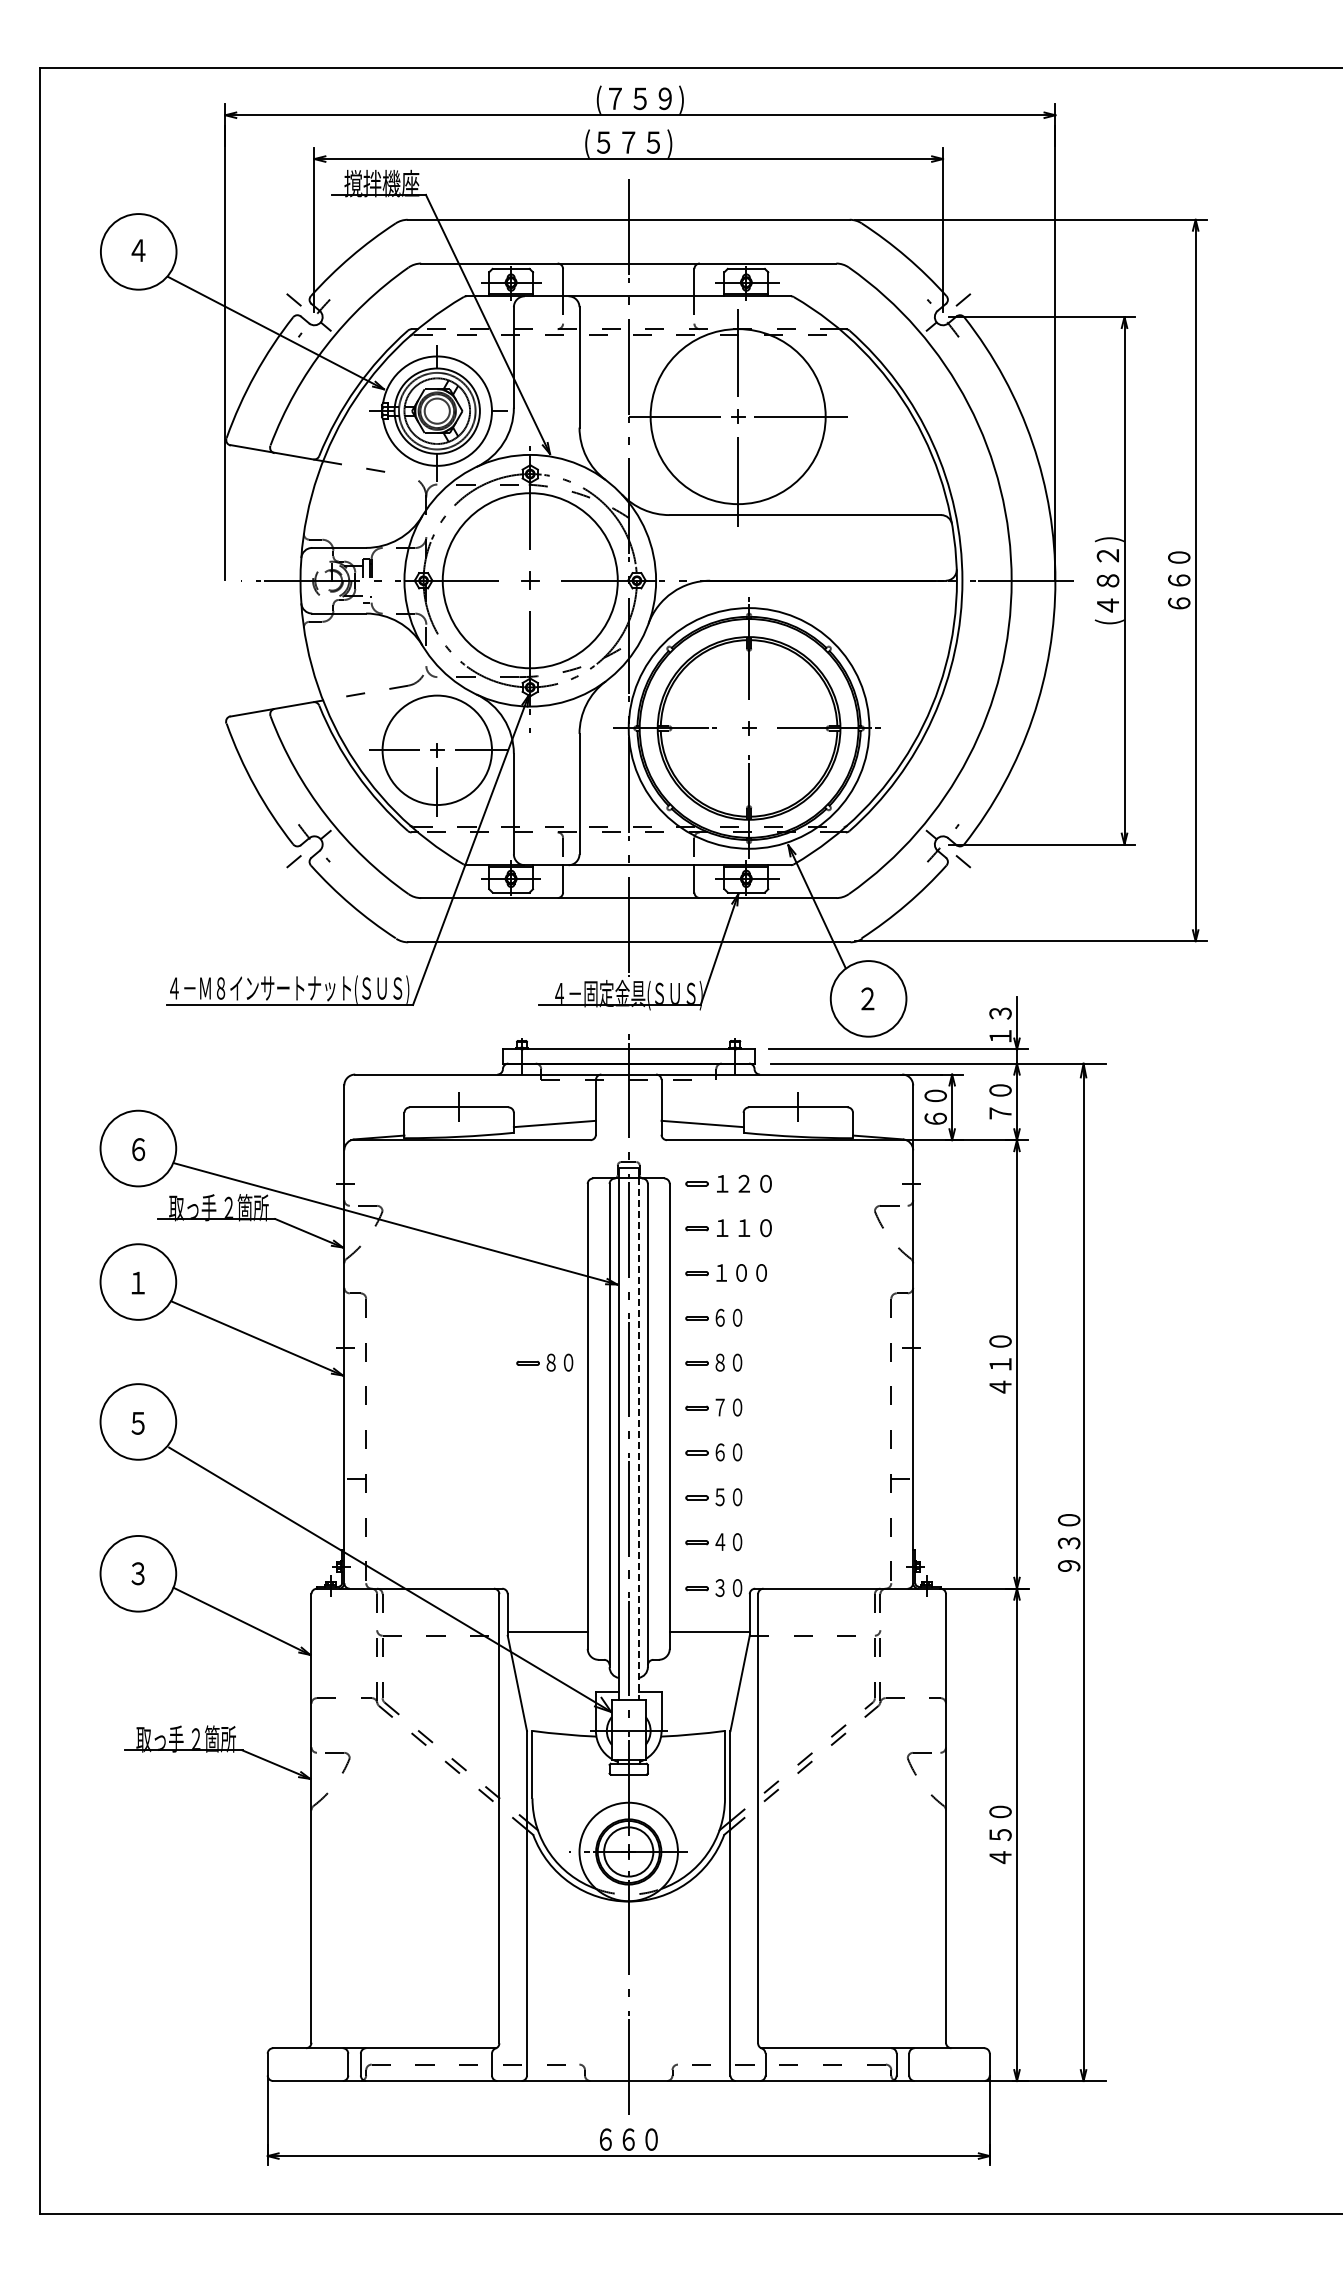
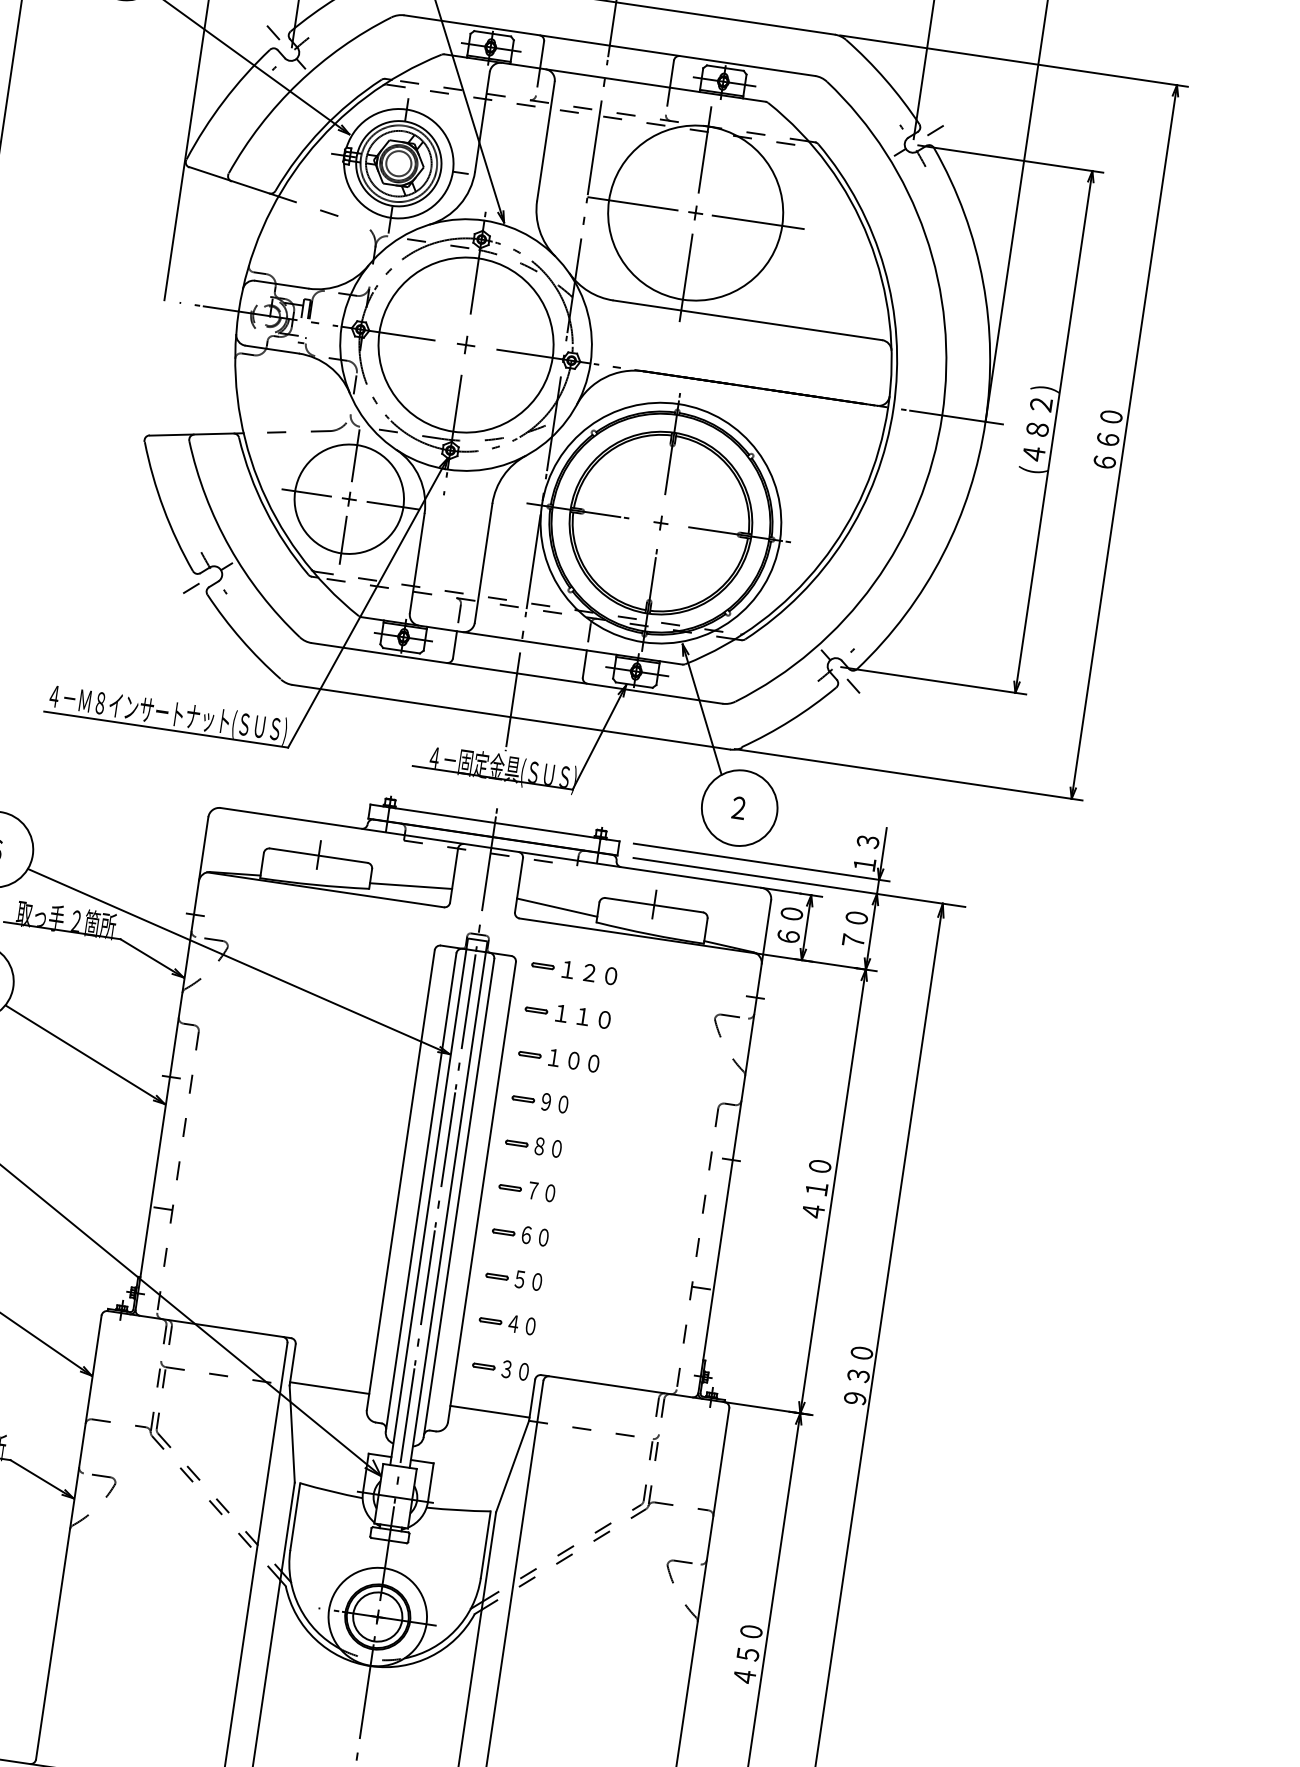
line: (437, 706) -> (355, 455), added
text: (719, 1317) -> (545, 1101), ６０ -> ９０
part: (544, 1362) -> (365, 1120), removed
line: (638, 1439) -> (447, 1210), dashed -> solid

